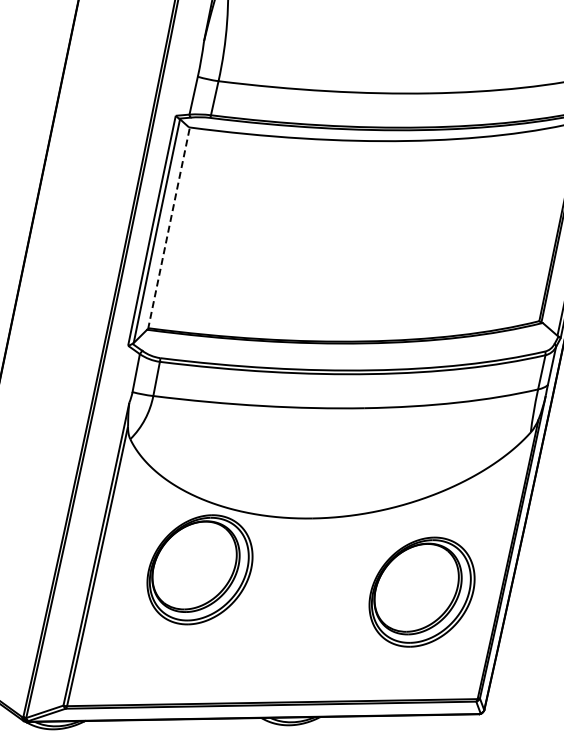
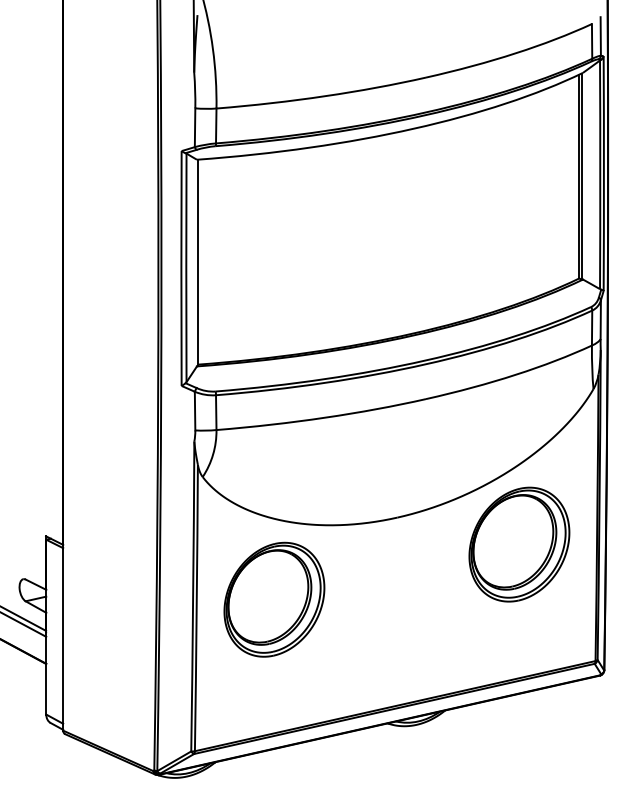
line: (168, 228) -> (197, 262), dashed -> solid
part: (200, 569) -> (274, 599), moved
part: (422, 592) -> (519, 544), moved

